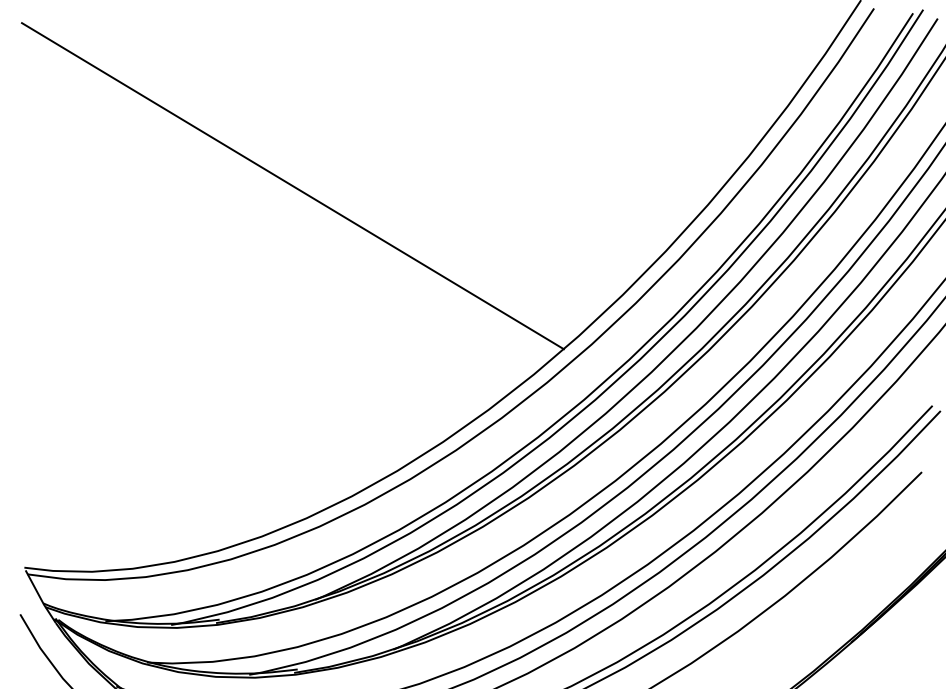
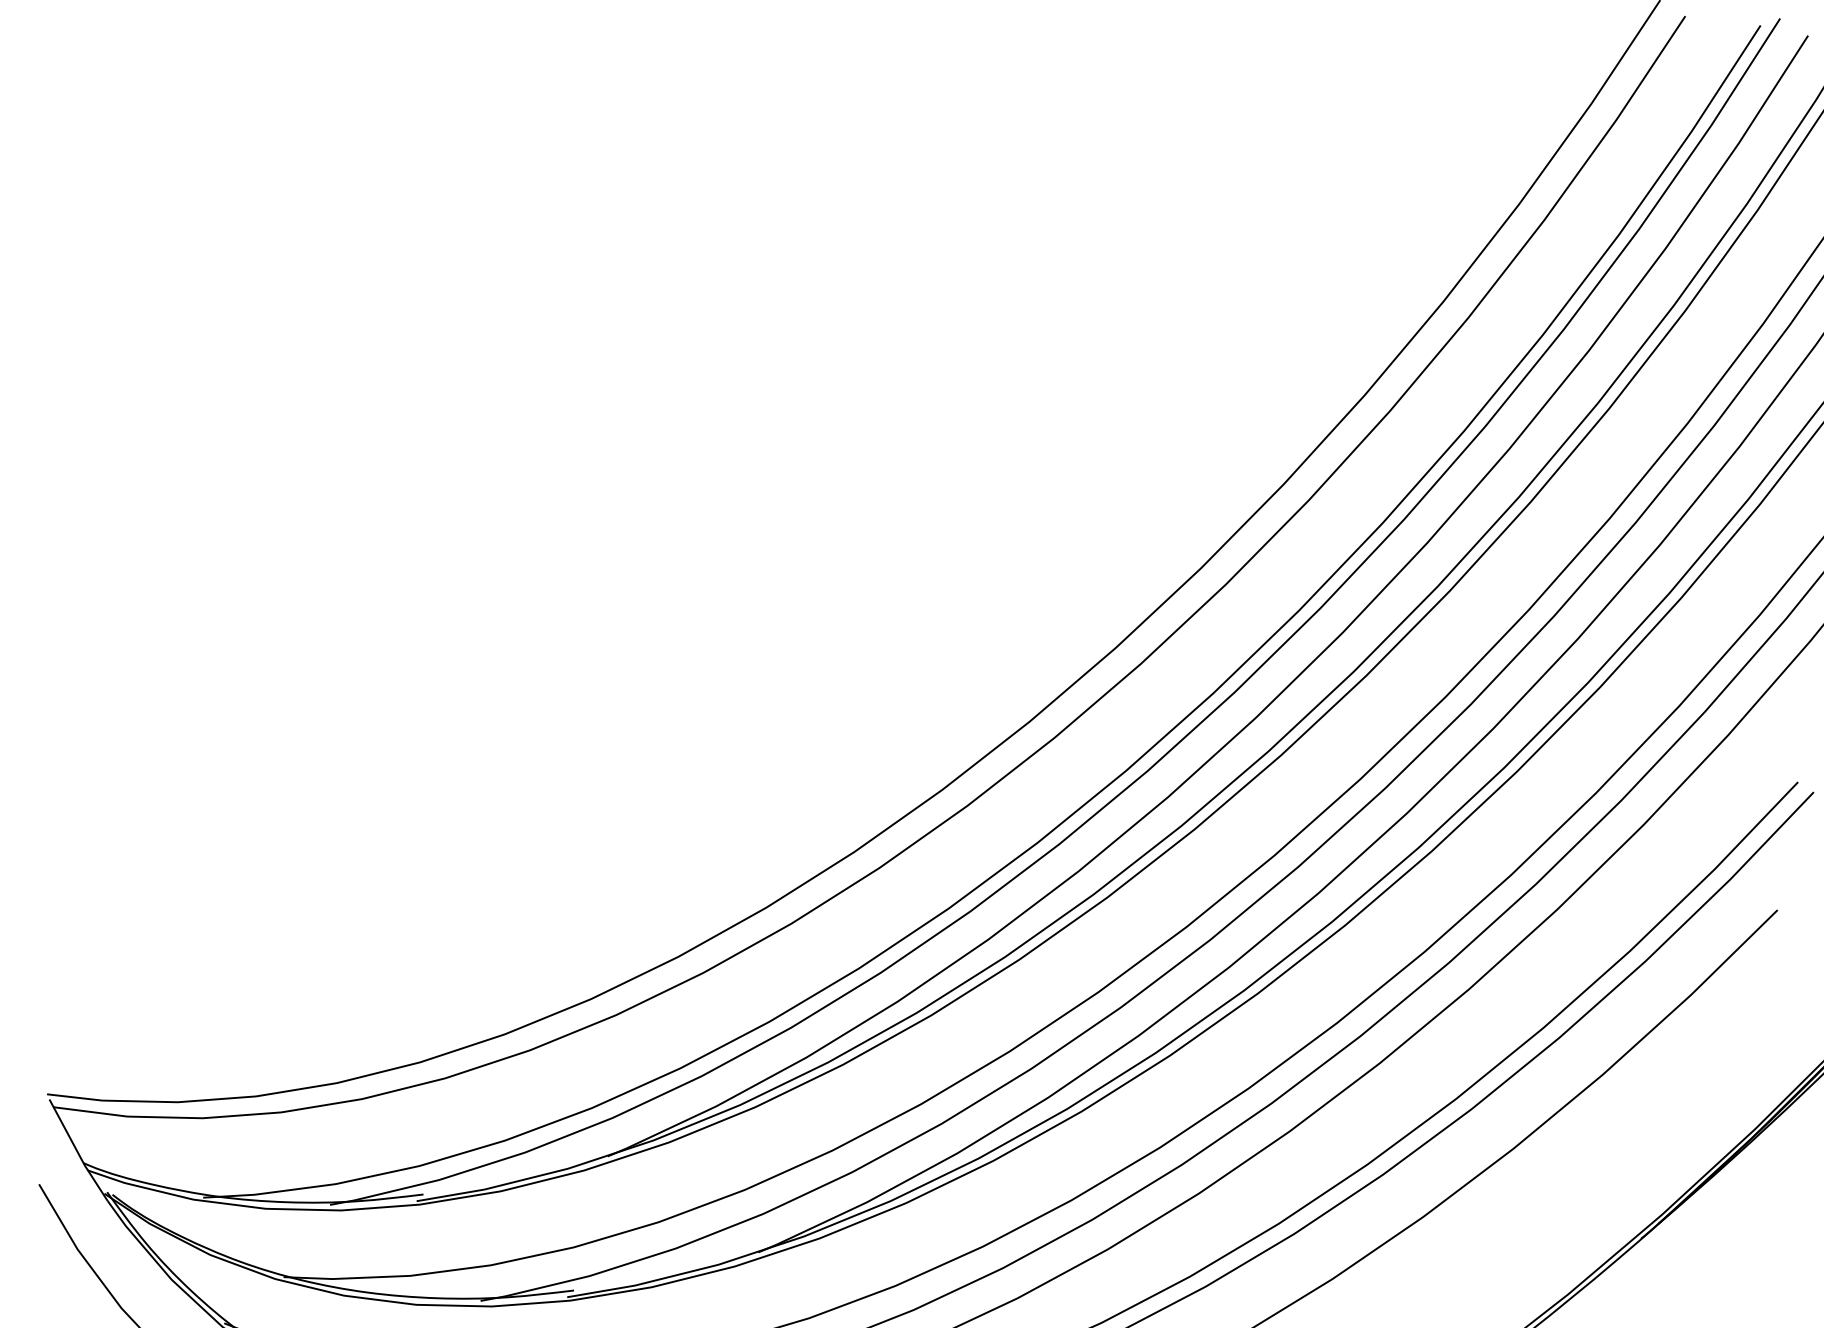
line: (292, 186) -> (563, 359), removed

